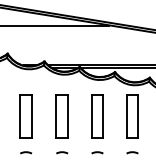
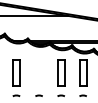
part: (61, 115) -> (38, 72), removed

